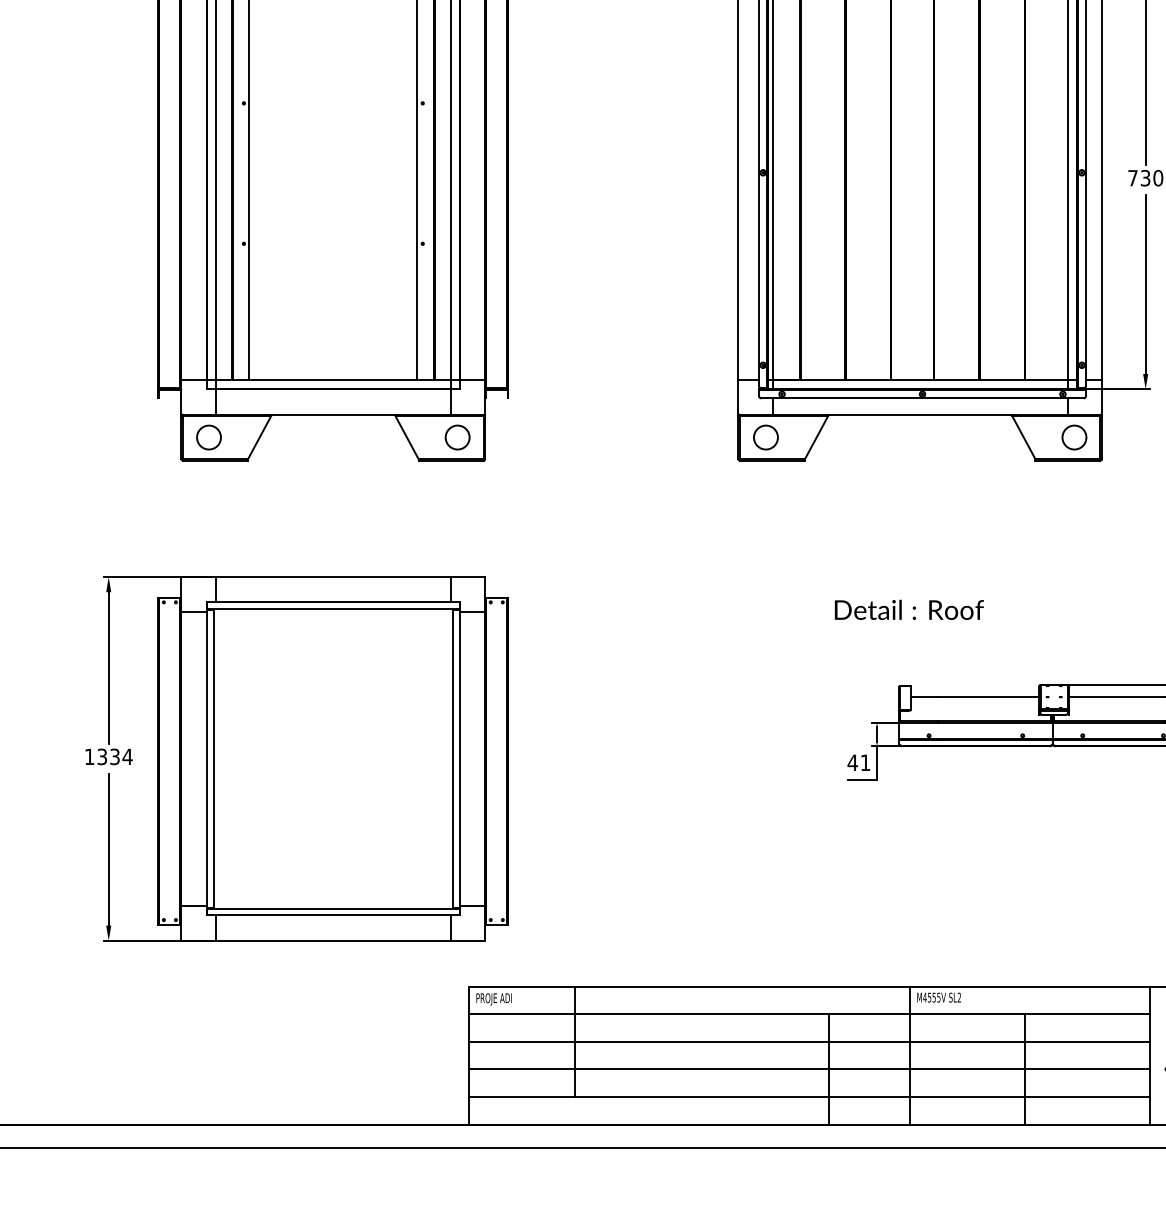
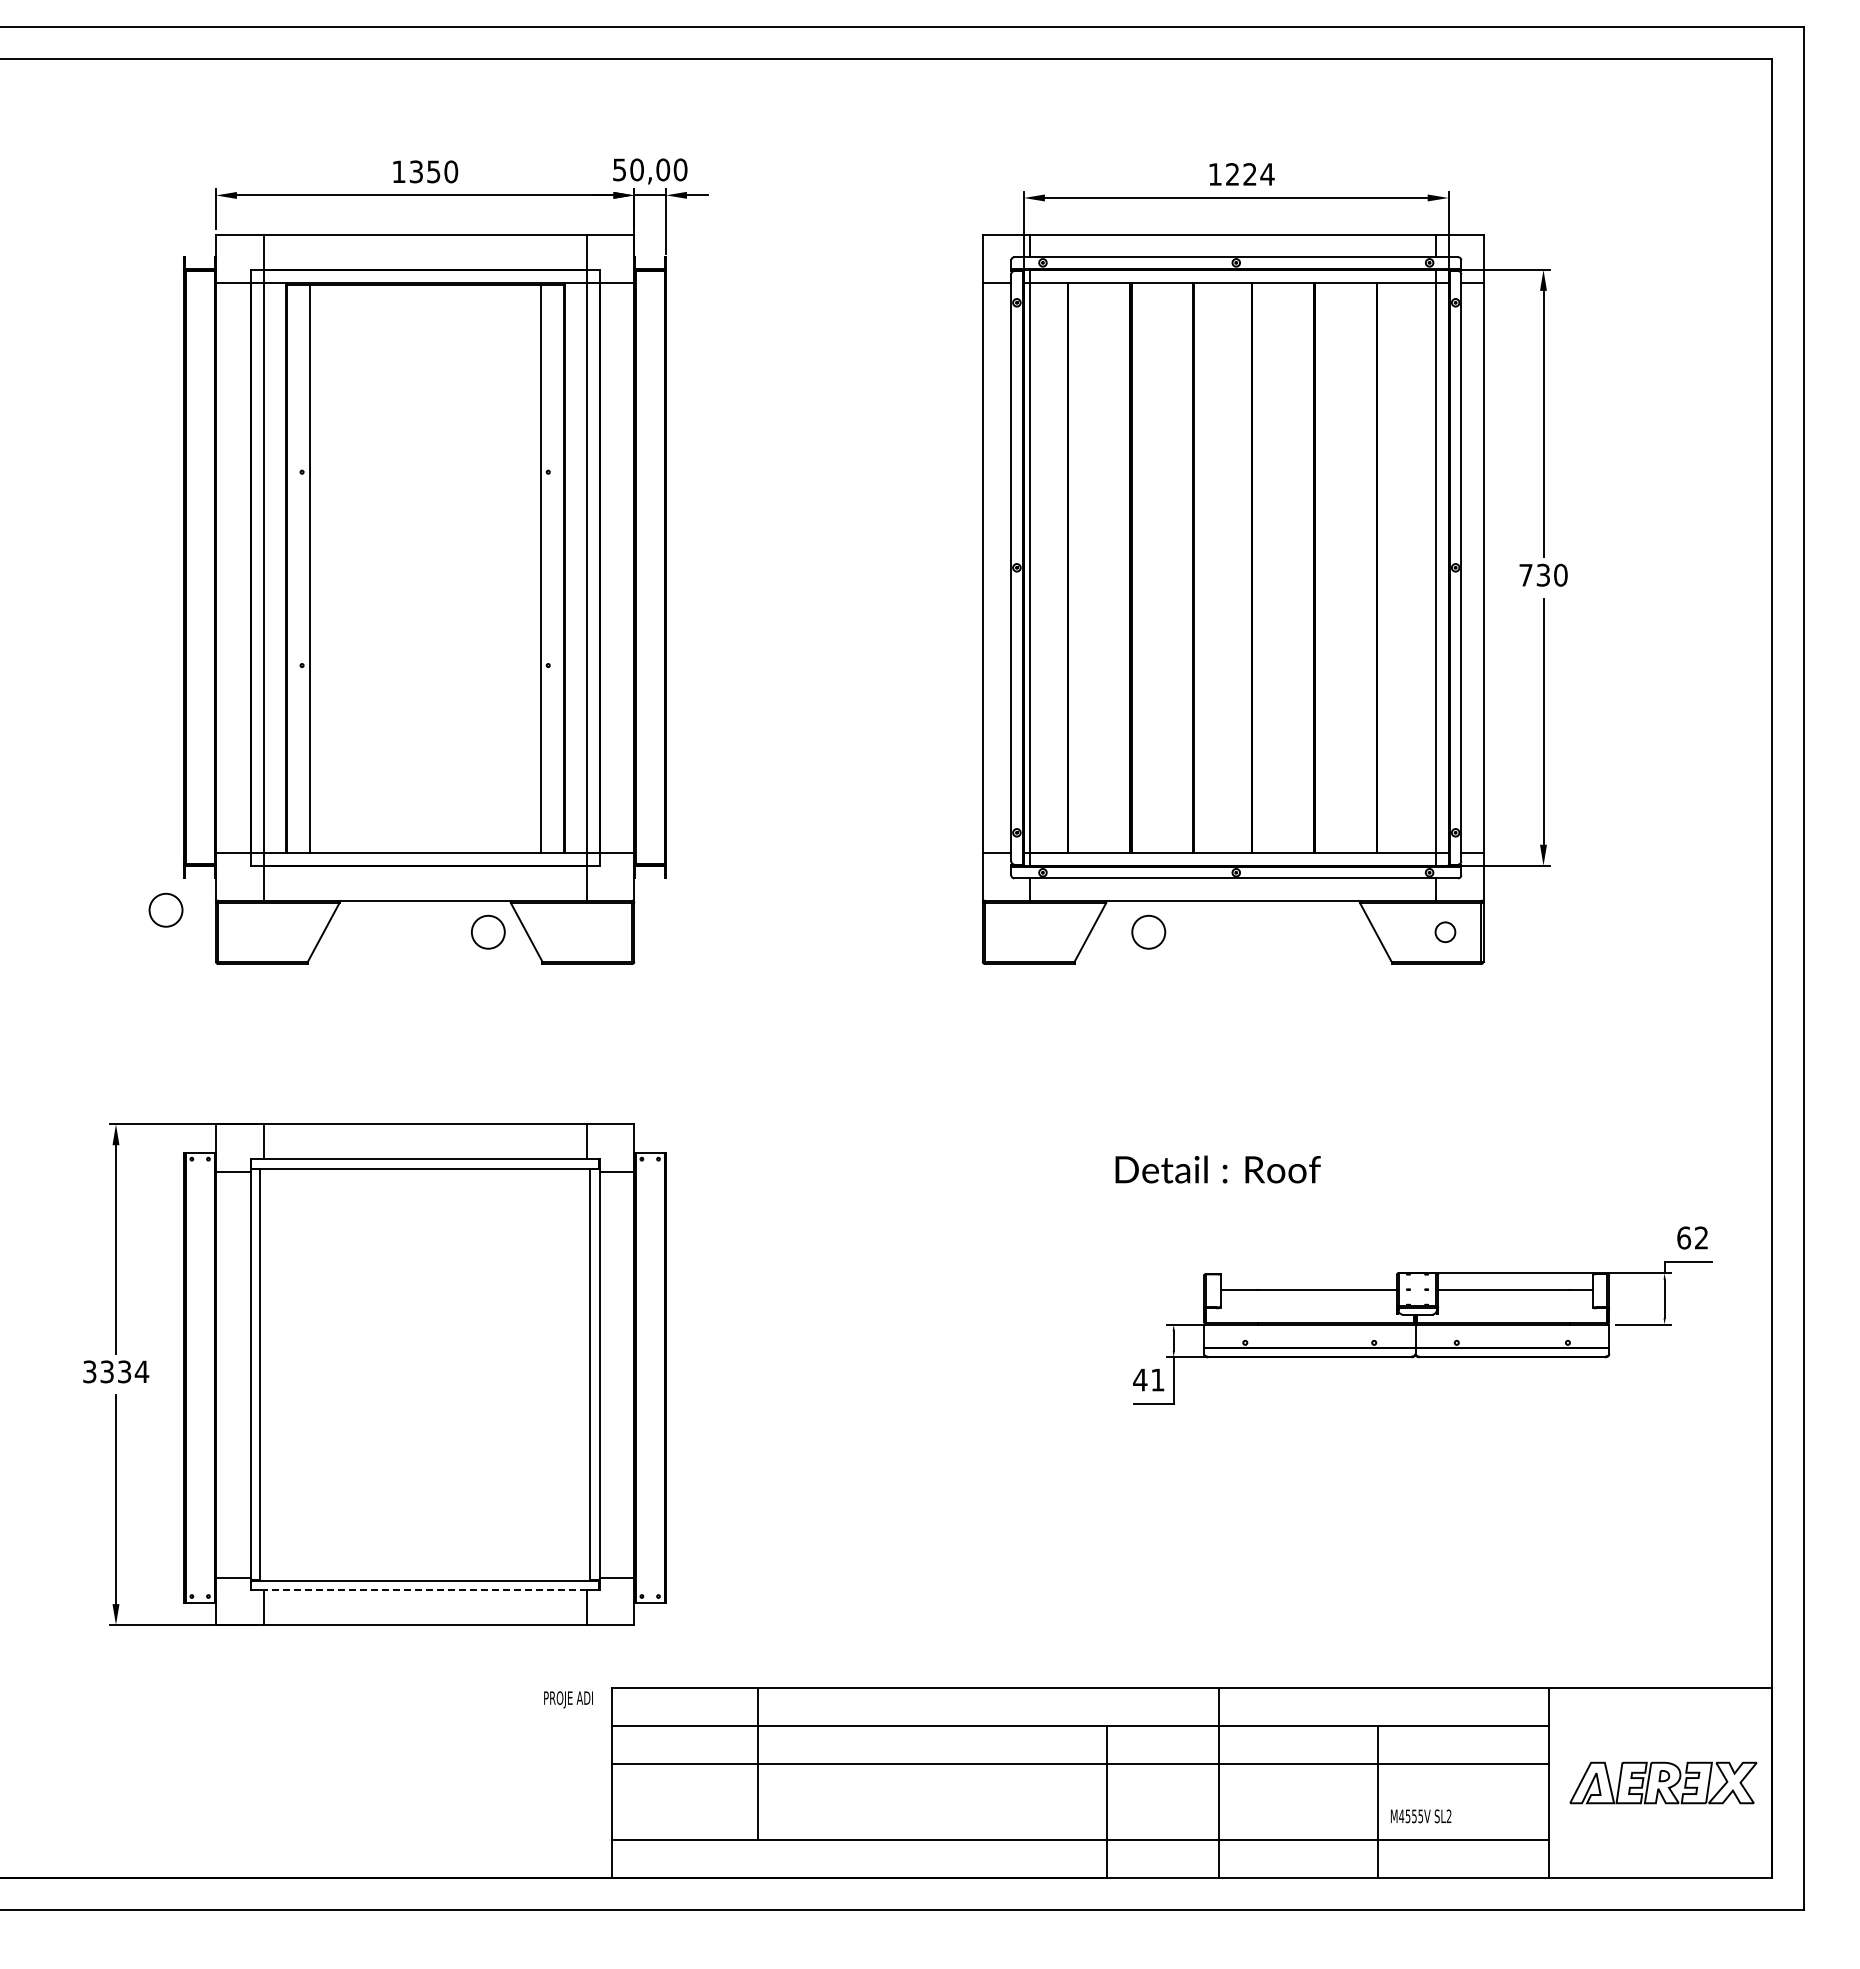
circle: (208, 436) -> (165, 909), moved
circle: (457, 436) -> (488, 931), moved
circle: (765, 436) -> (1148, 931), moved
circle: (1073, 436) -> (1444, 931), size x0.6
text: (89, 756) -> (89, 1371), 1334 -> 3334
line: (333, 915) -> (425, 1590), solid -> dashed
text: (939, 997) -> (1421, 1816), moved
text: (494, 999) -> (568, 1699), moved
line: (809, 1069) -> (1080, 1802), removed

